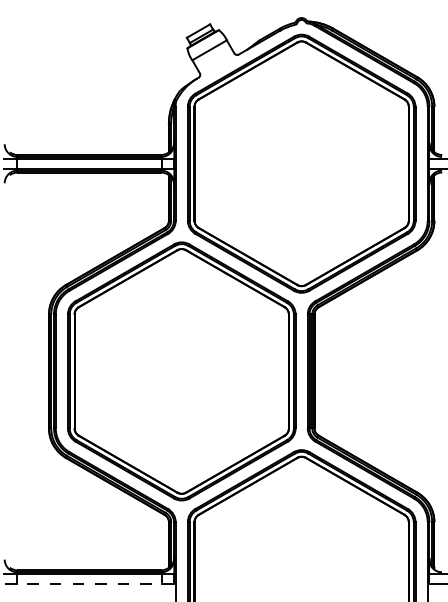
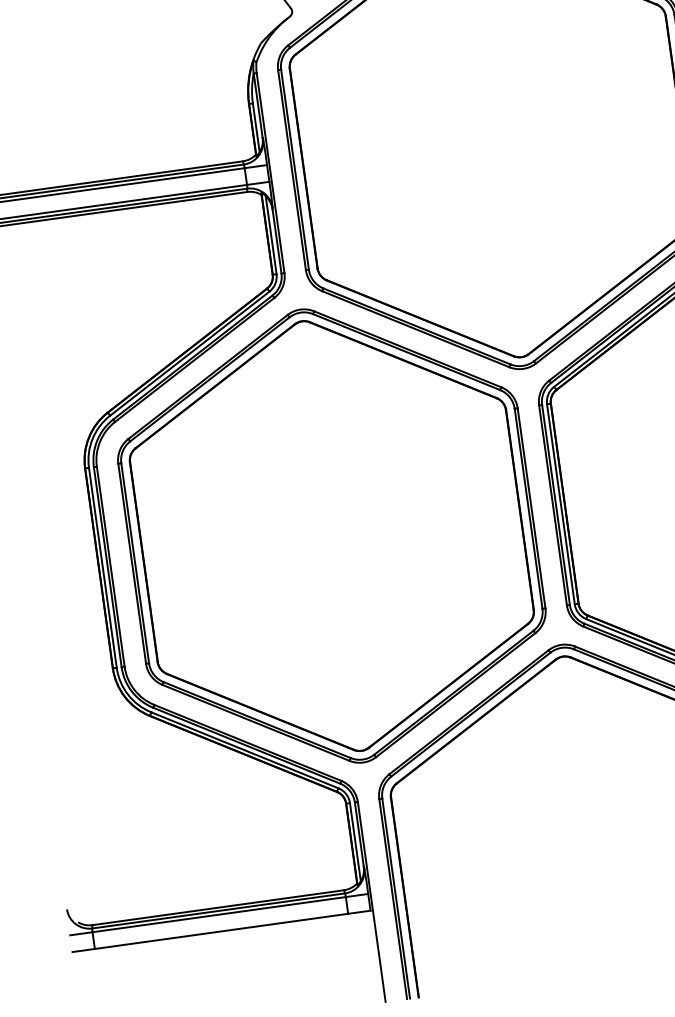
line: (89, 583) -> (221, 930), dashed -> solid

